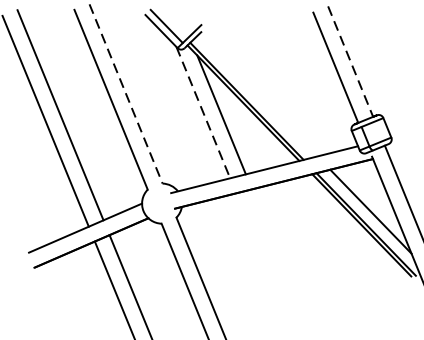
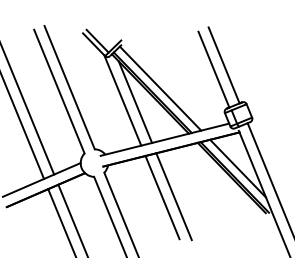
line: (351, 61) -> (224, 65), dashed -> solid
line: (125, 93) -> (69, 87), dashed -> solid
line: (258, 95) -> (160, 88), added
line: (202, 112) -> (122, 100), dashed -> solid
line: (277, 252) -> (173, 196), added
line: (261, 253) -> (162, 197), added

